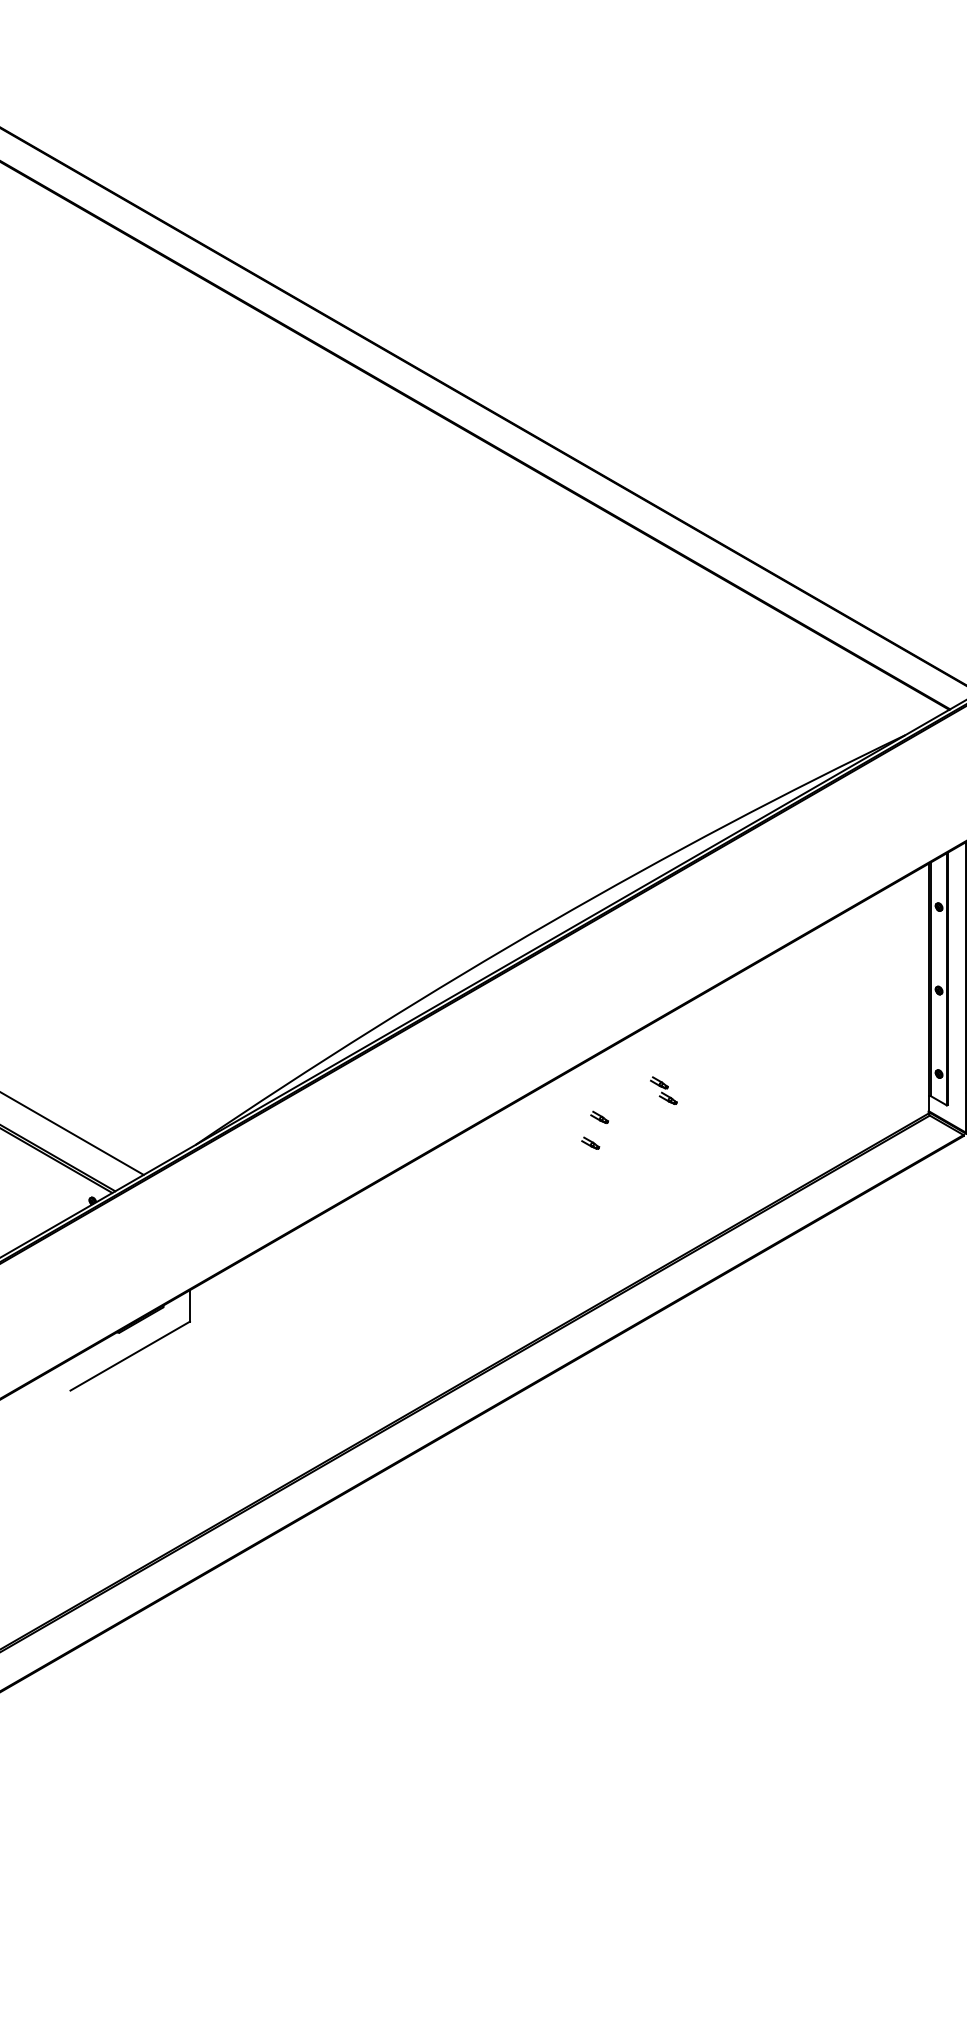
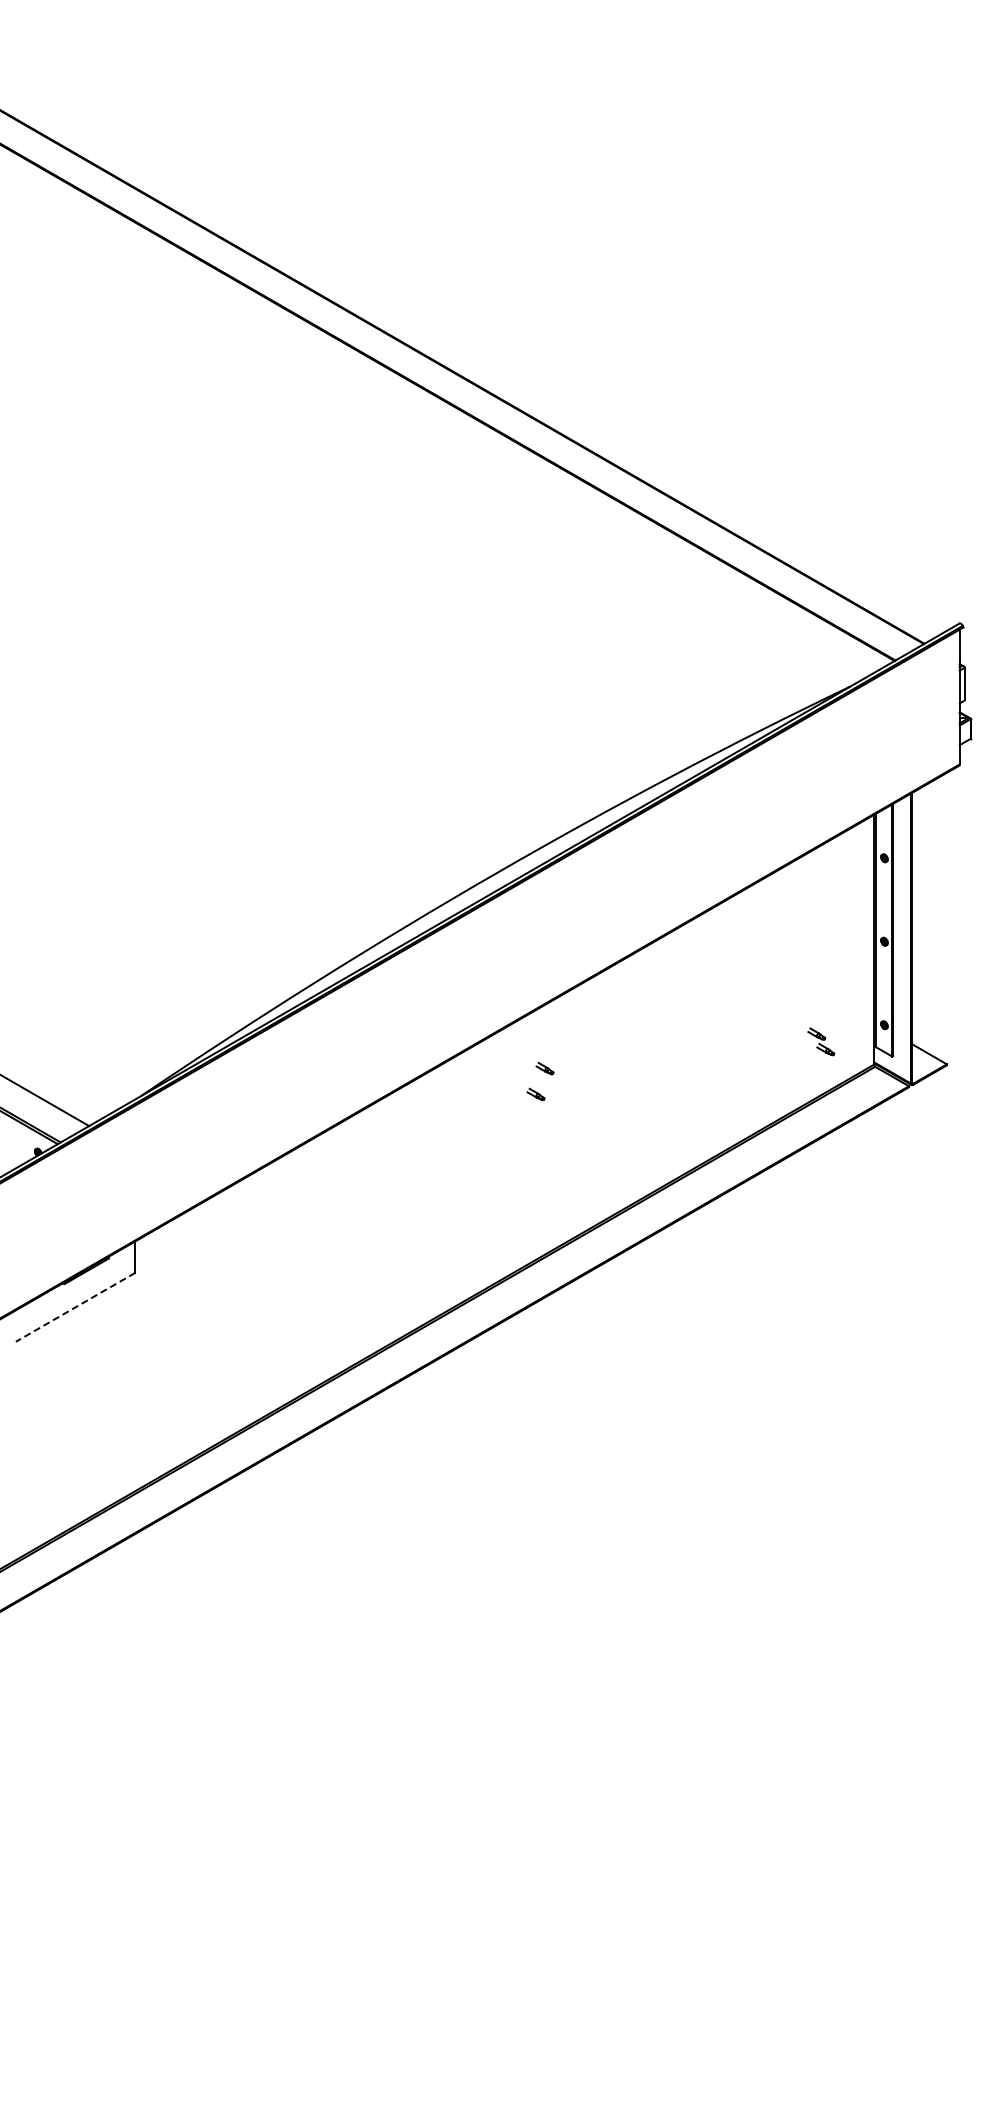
part: (664, 1090) -> (821, 1041), moved
line: (130, 1356) -> (75, 1307), solid -> dashed

